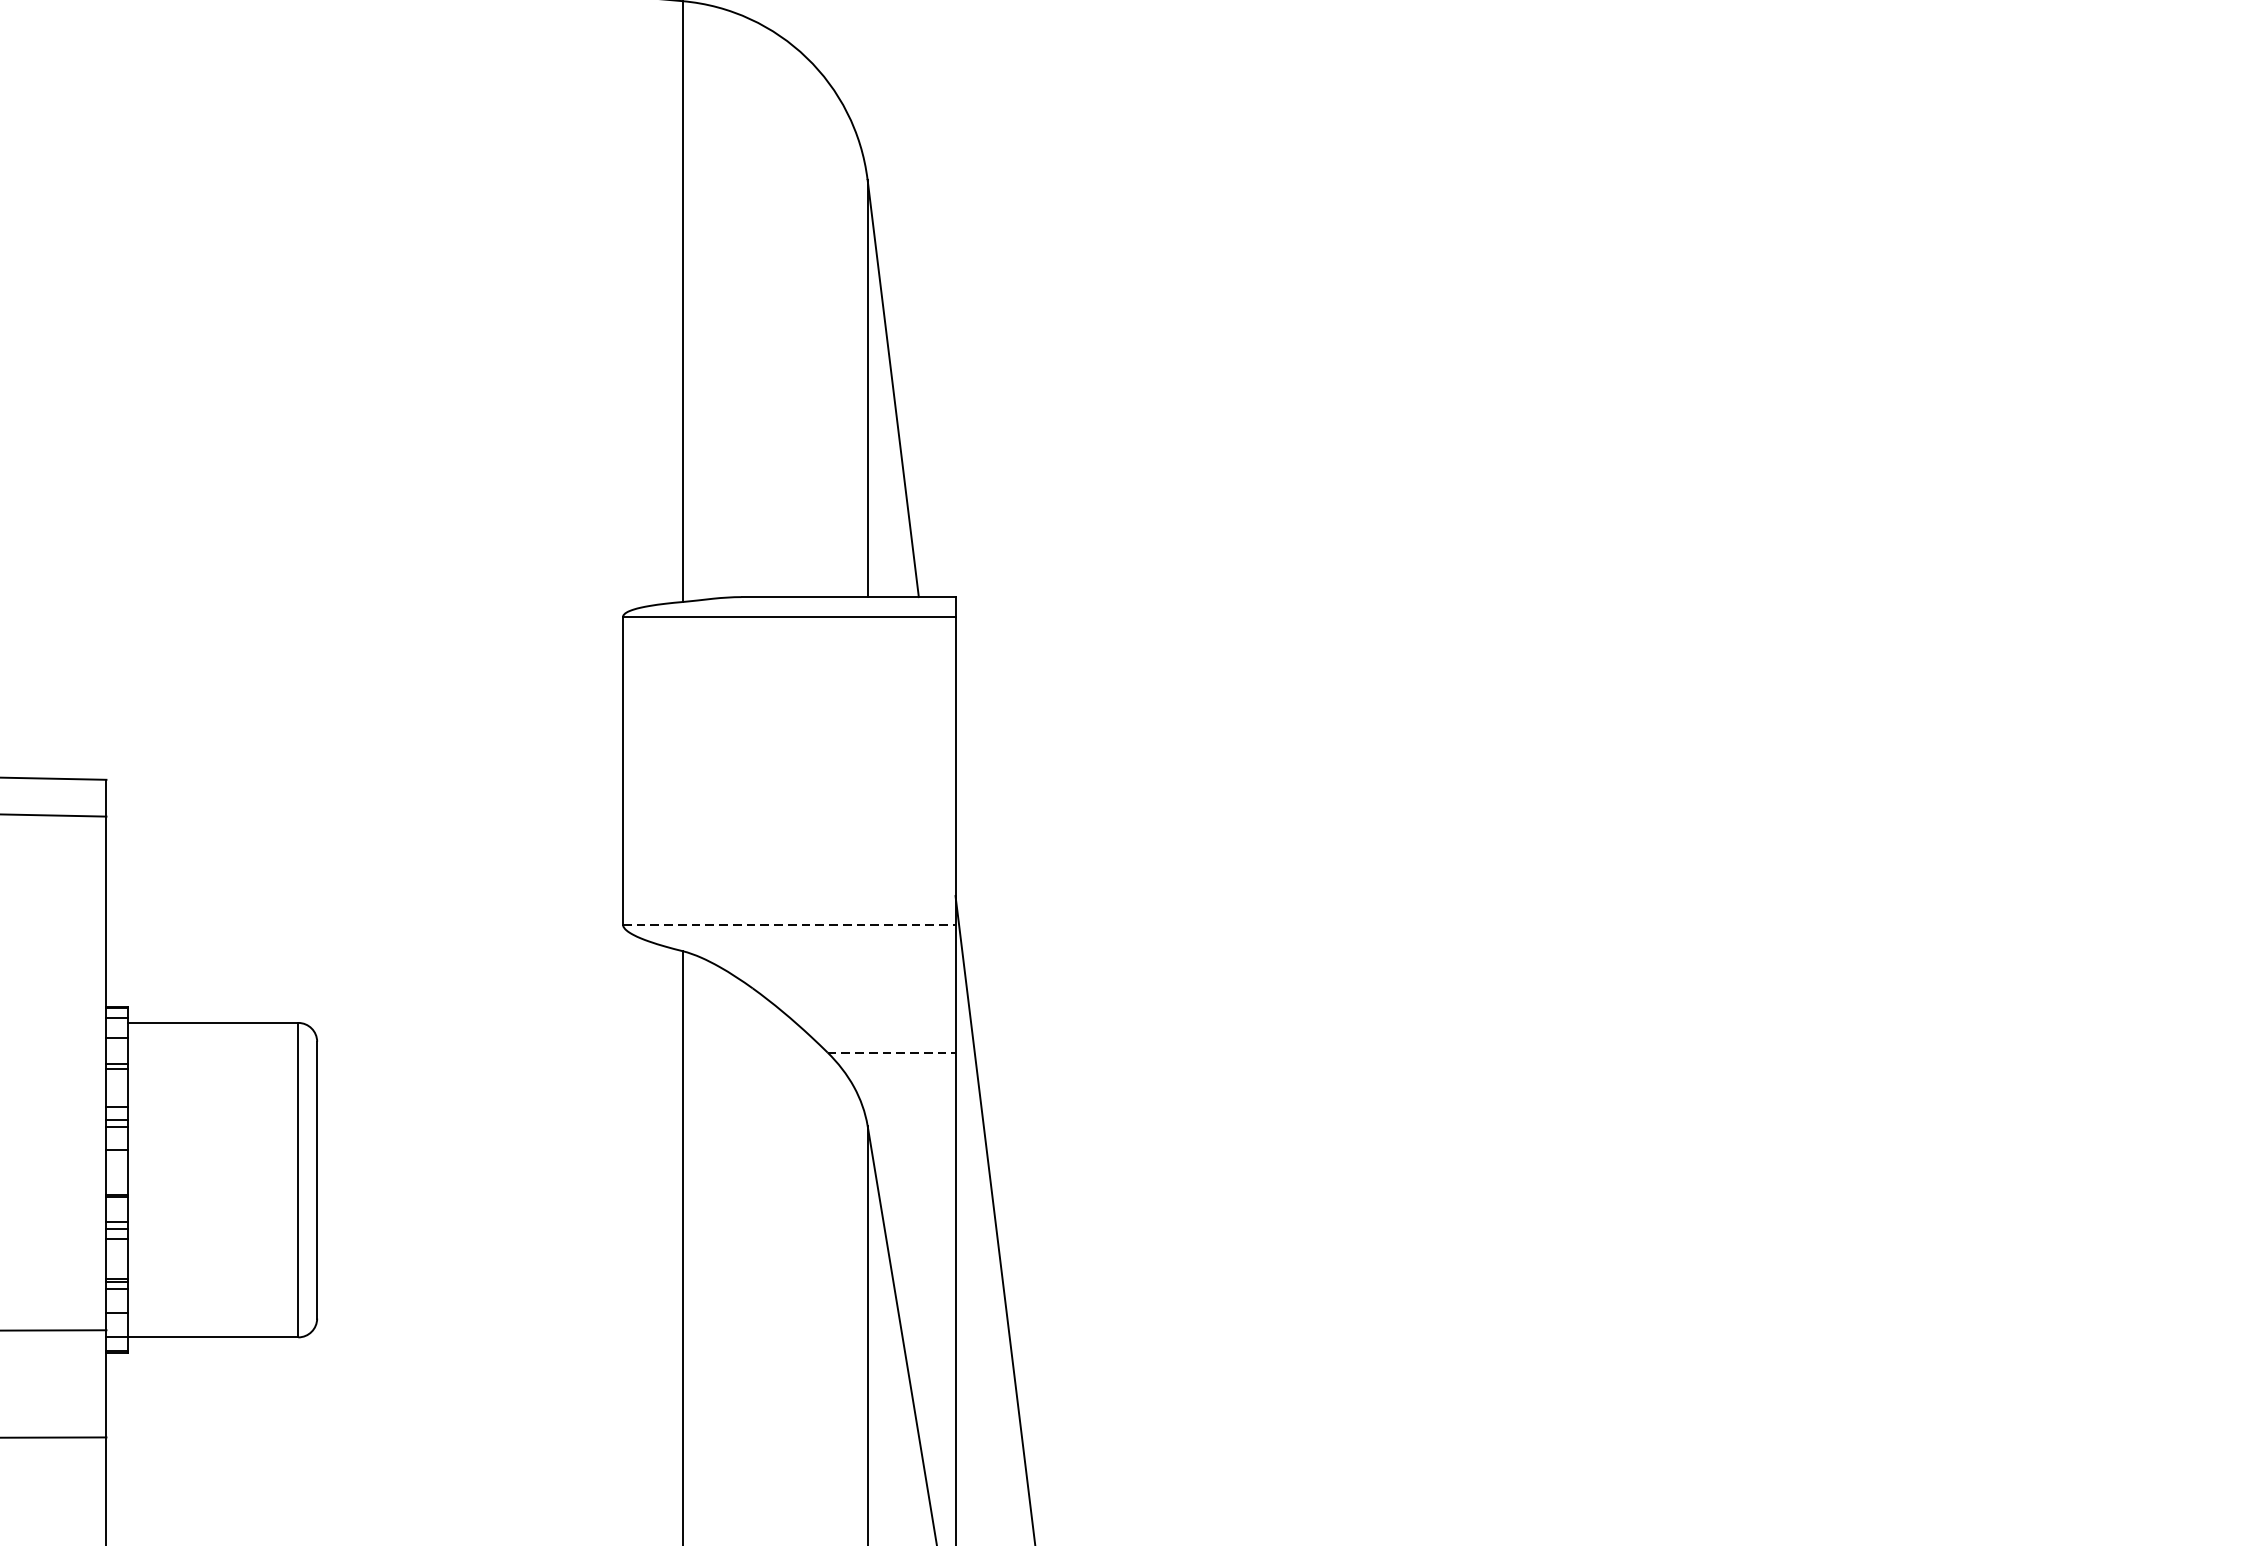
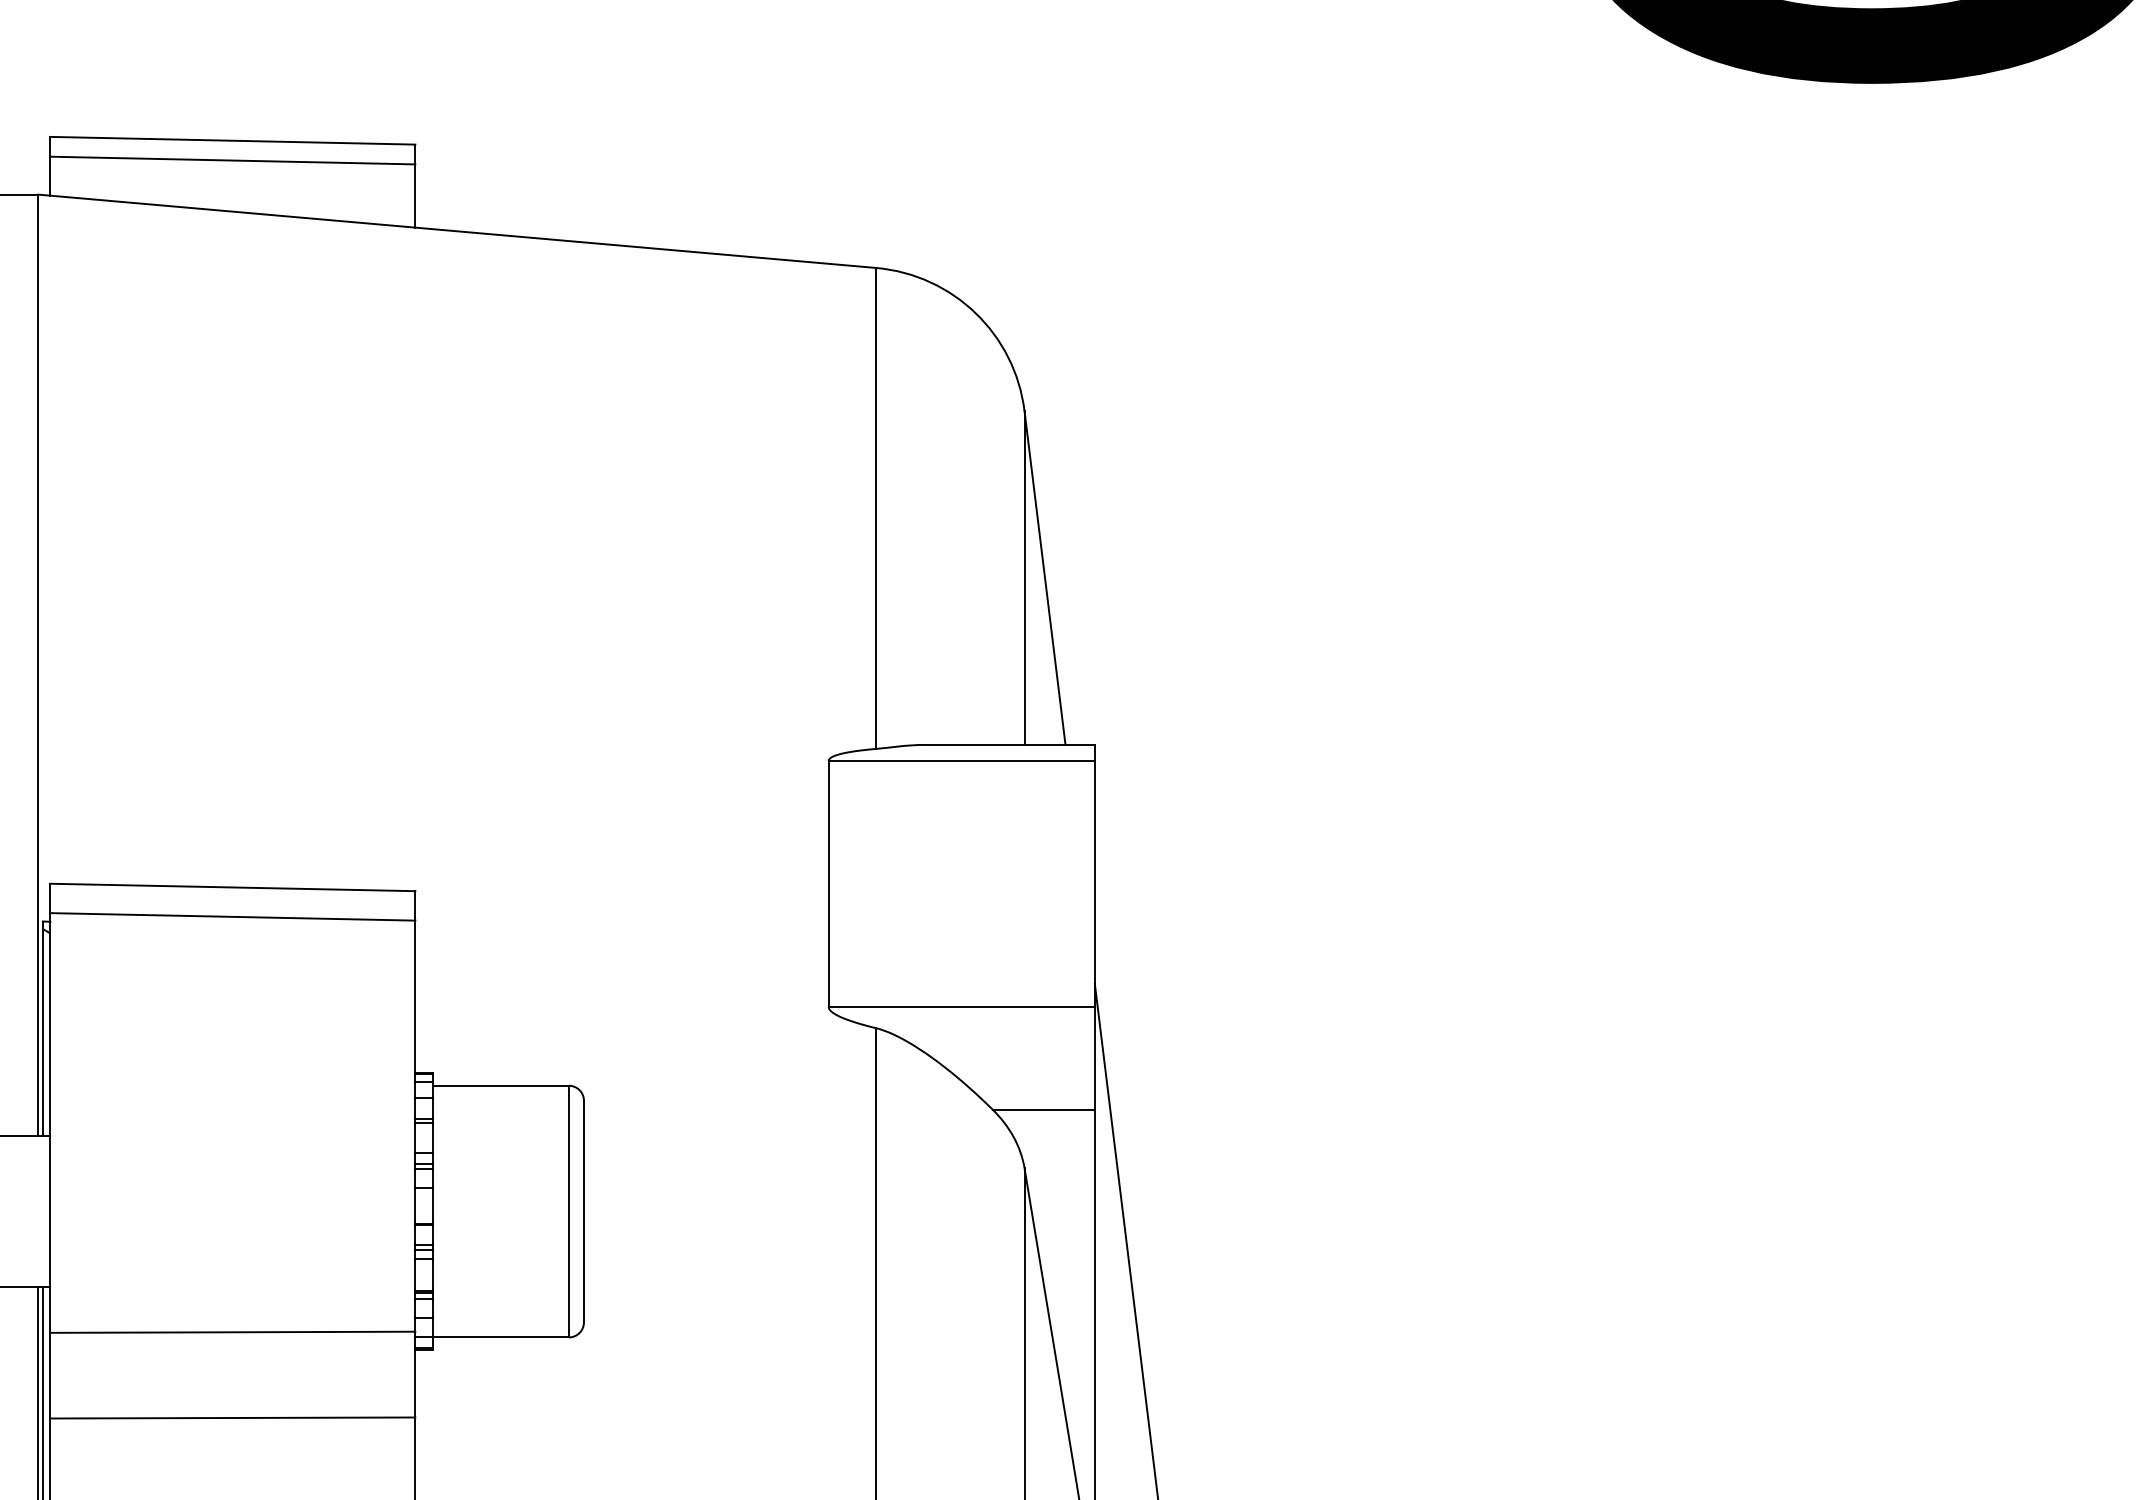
line: (790, 923) -> (962, 1006), dashed -> solid
line: (892, 1052) -> (1044, 1109), dashed -> solid

